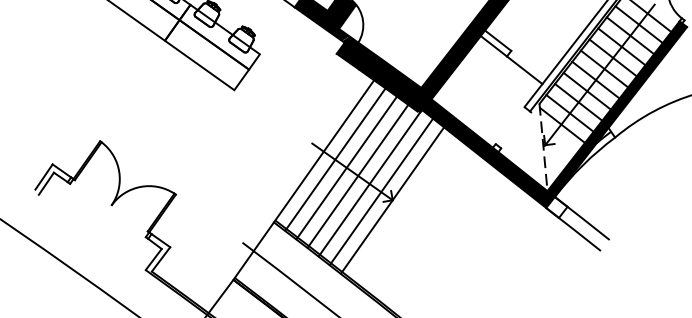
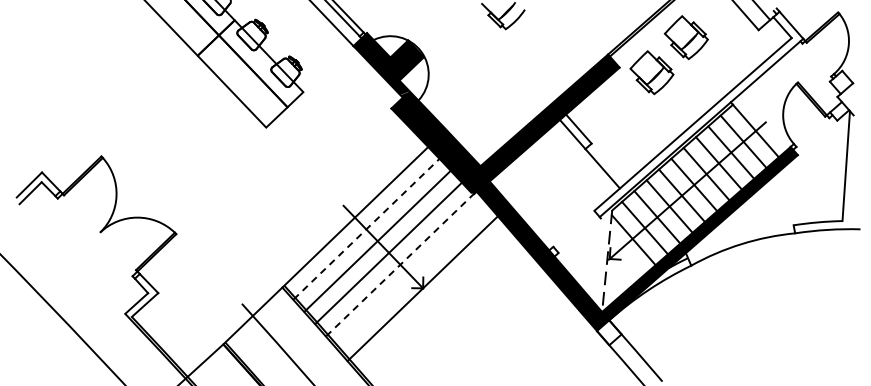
line: (337, 156) -> (369, 226), solid -> dashed
line: (370, 182) -> (401, 263), solid -> dashed
line: (380, 191) -> (411, 275), removed

